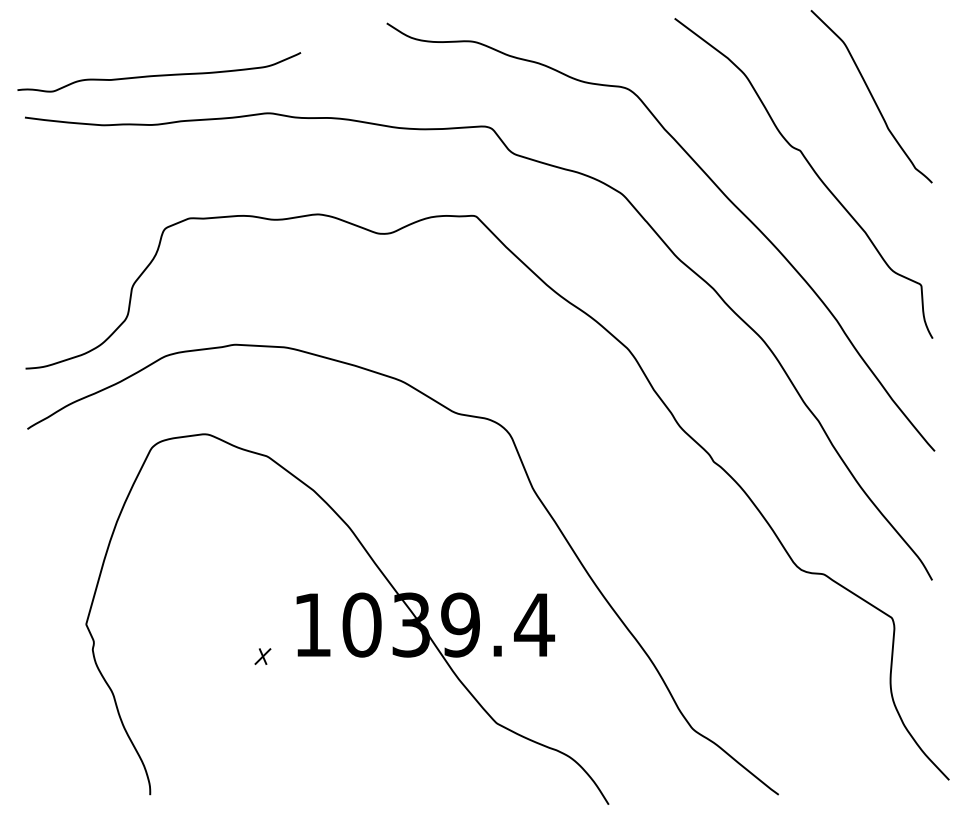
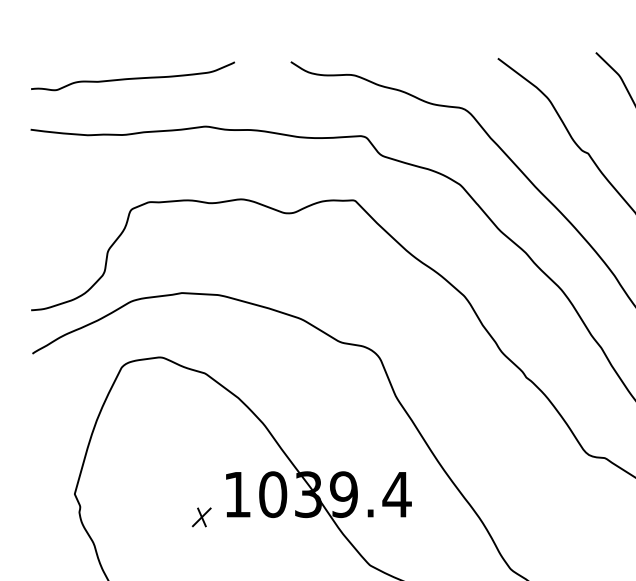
curve: (159, 74) -> (133, 77), moved
part: (262, 656) -> (201, 517), size x1.67

